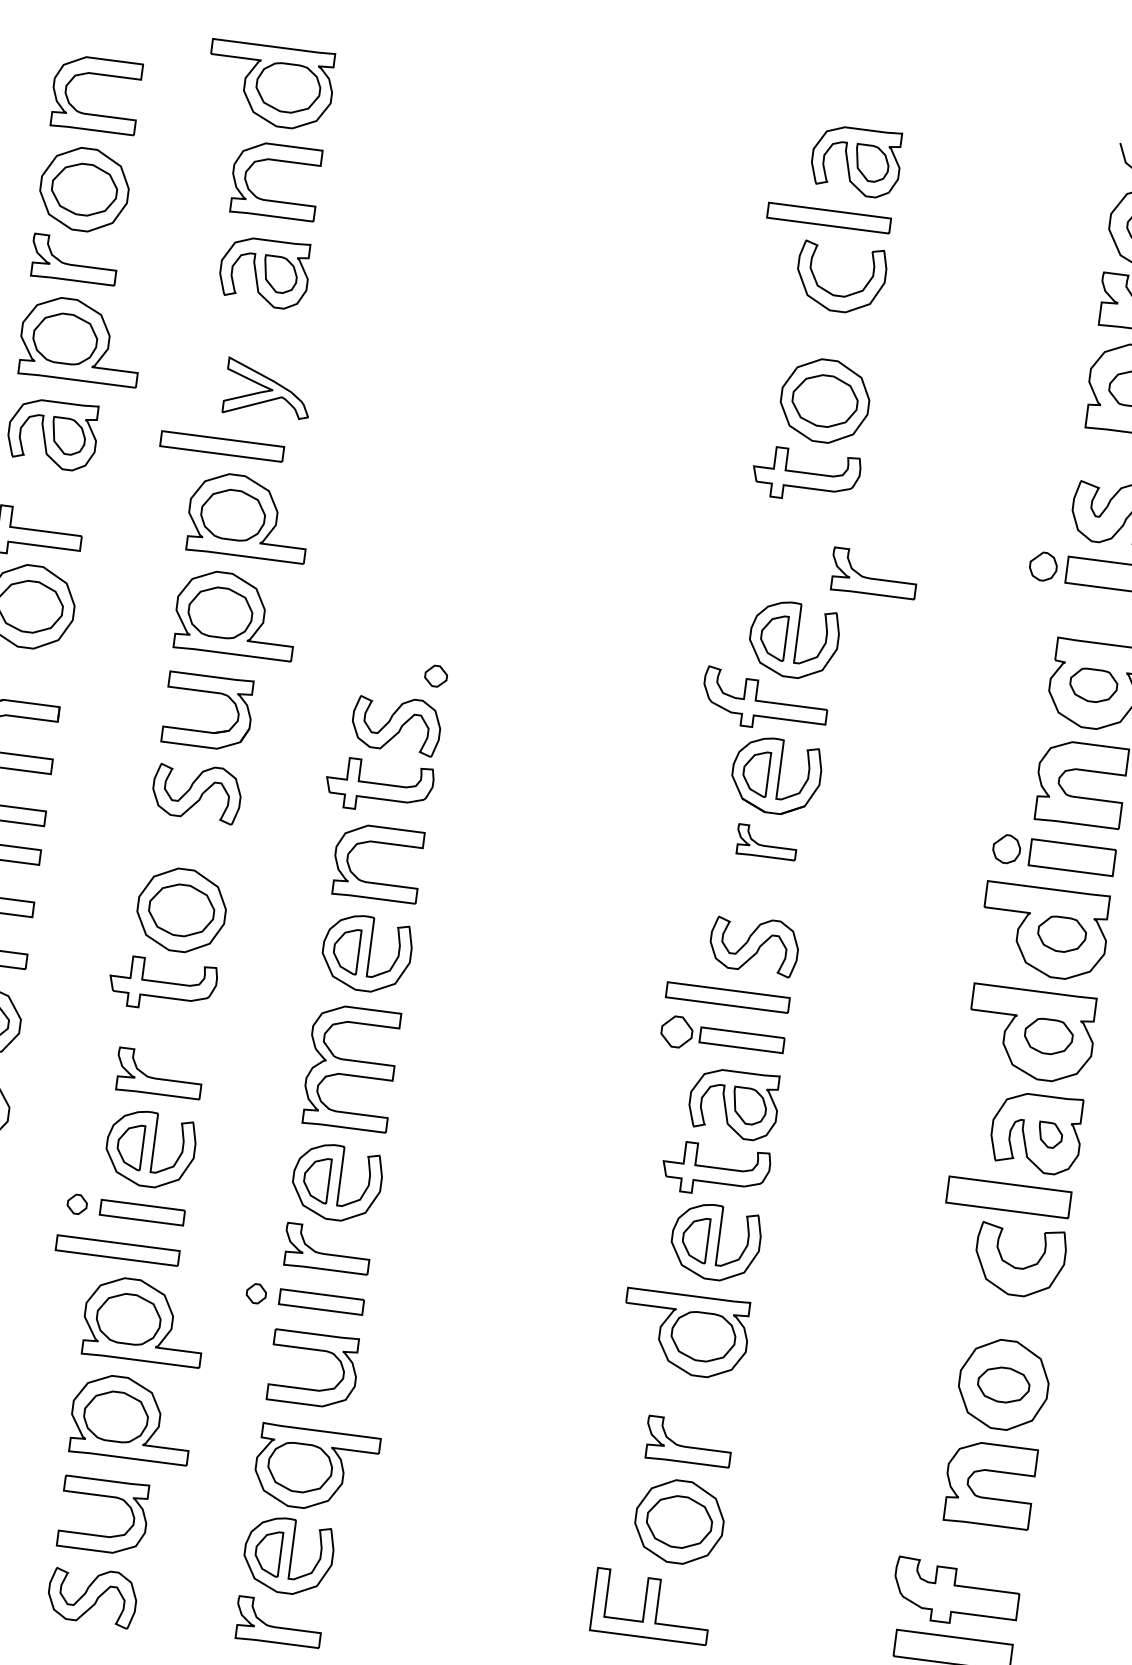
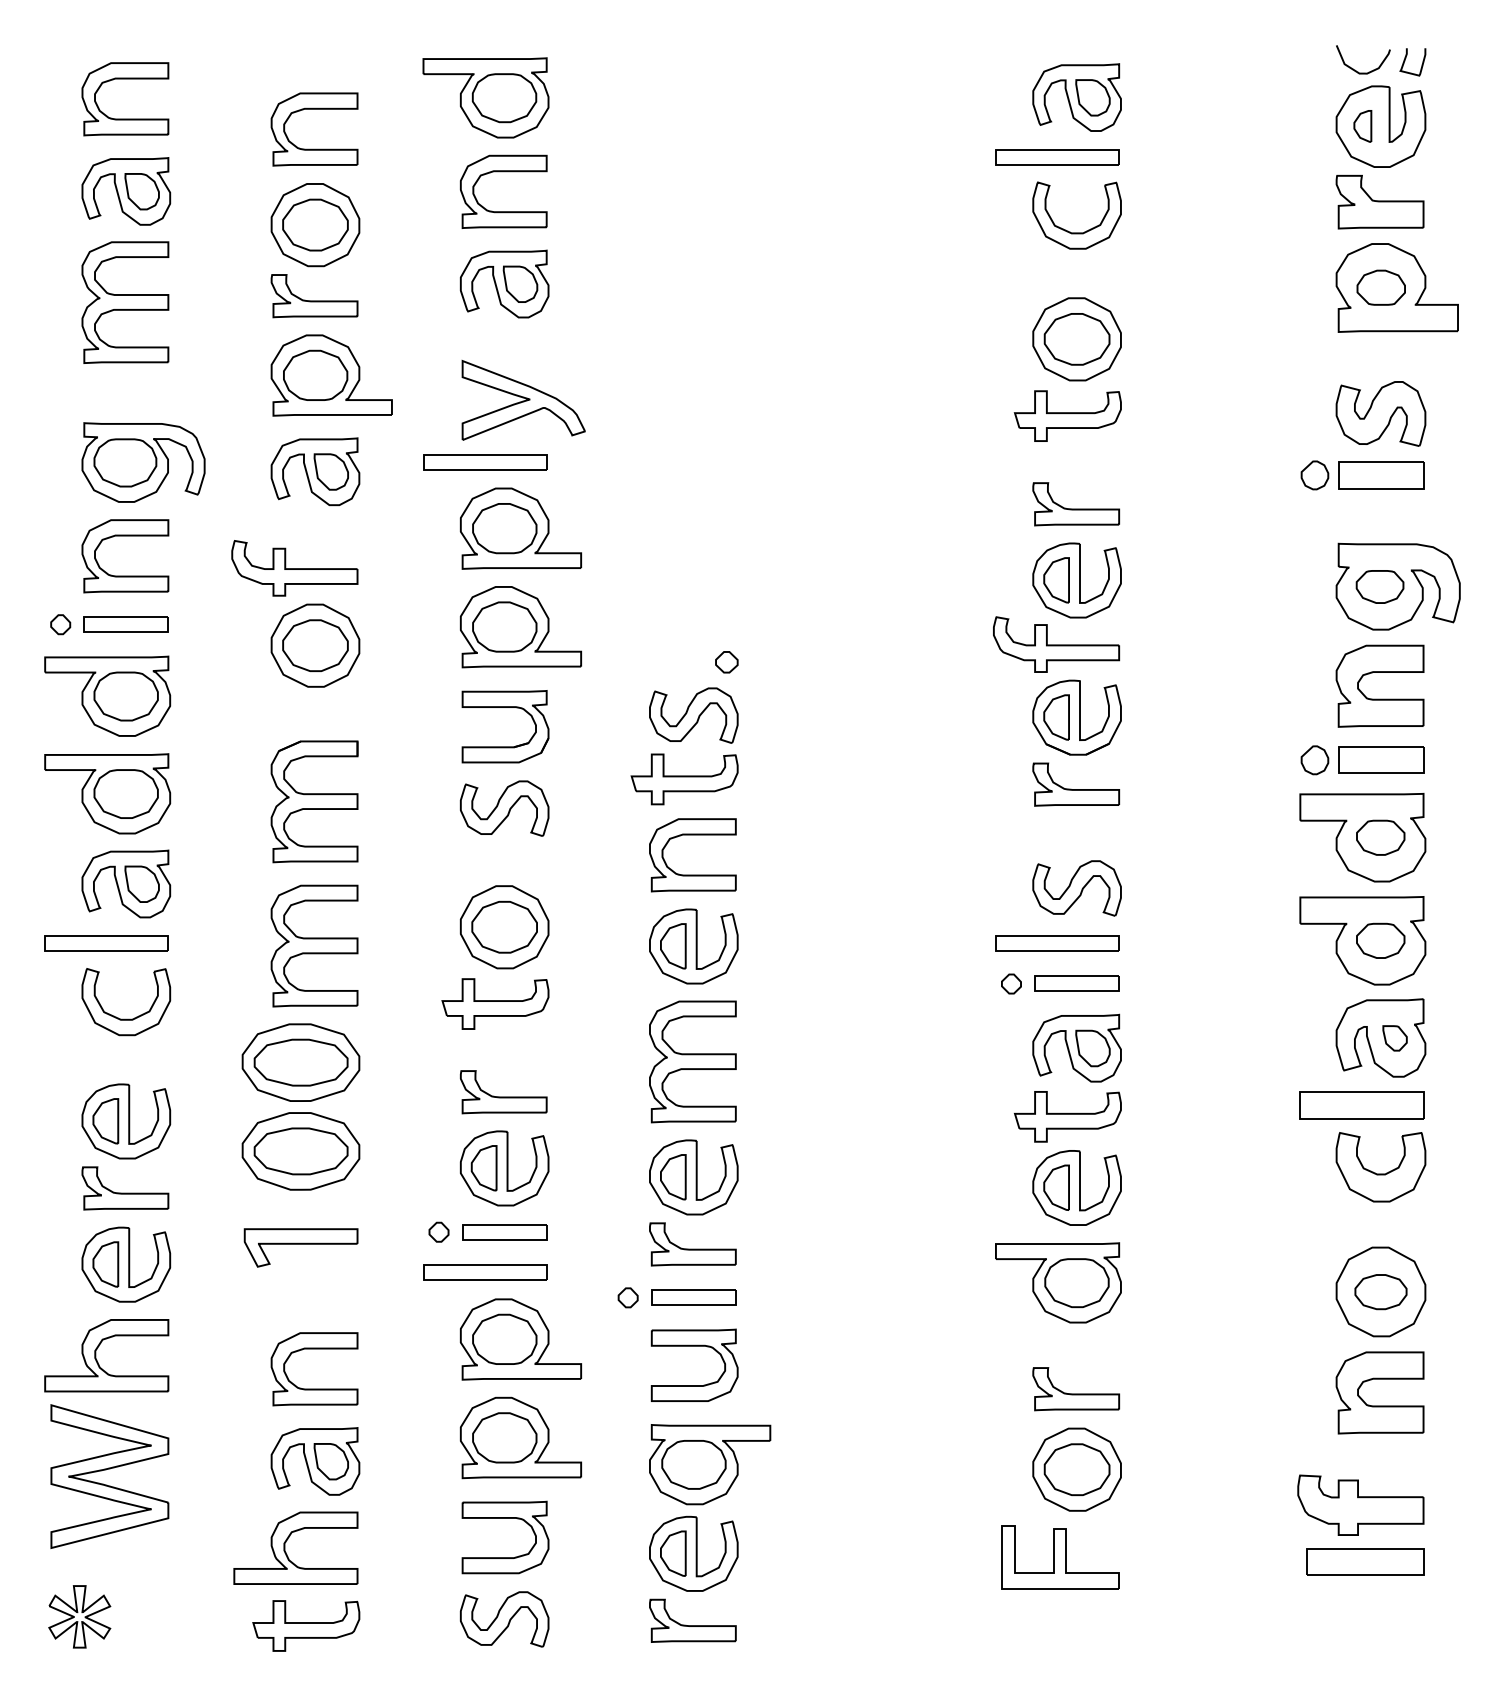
part: (268, 390) -> (523, 400), size x1.43
part: (874, 574) -> (1076, 504), moved
part: (767, 842) -> (1076, 784), size x1.43
part: (677, 1031) -> (1011, 983), size x0.62

